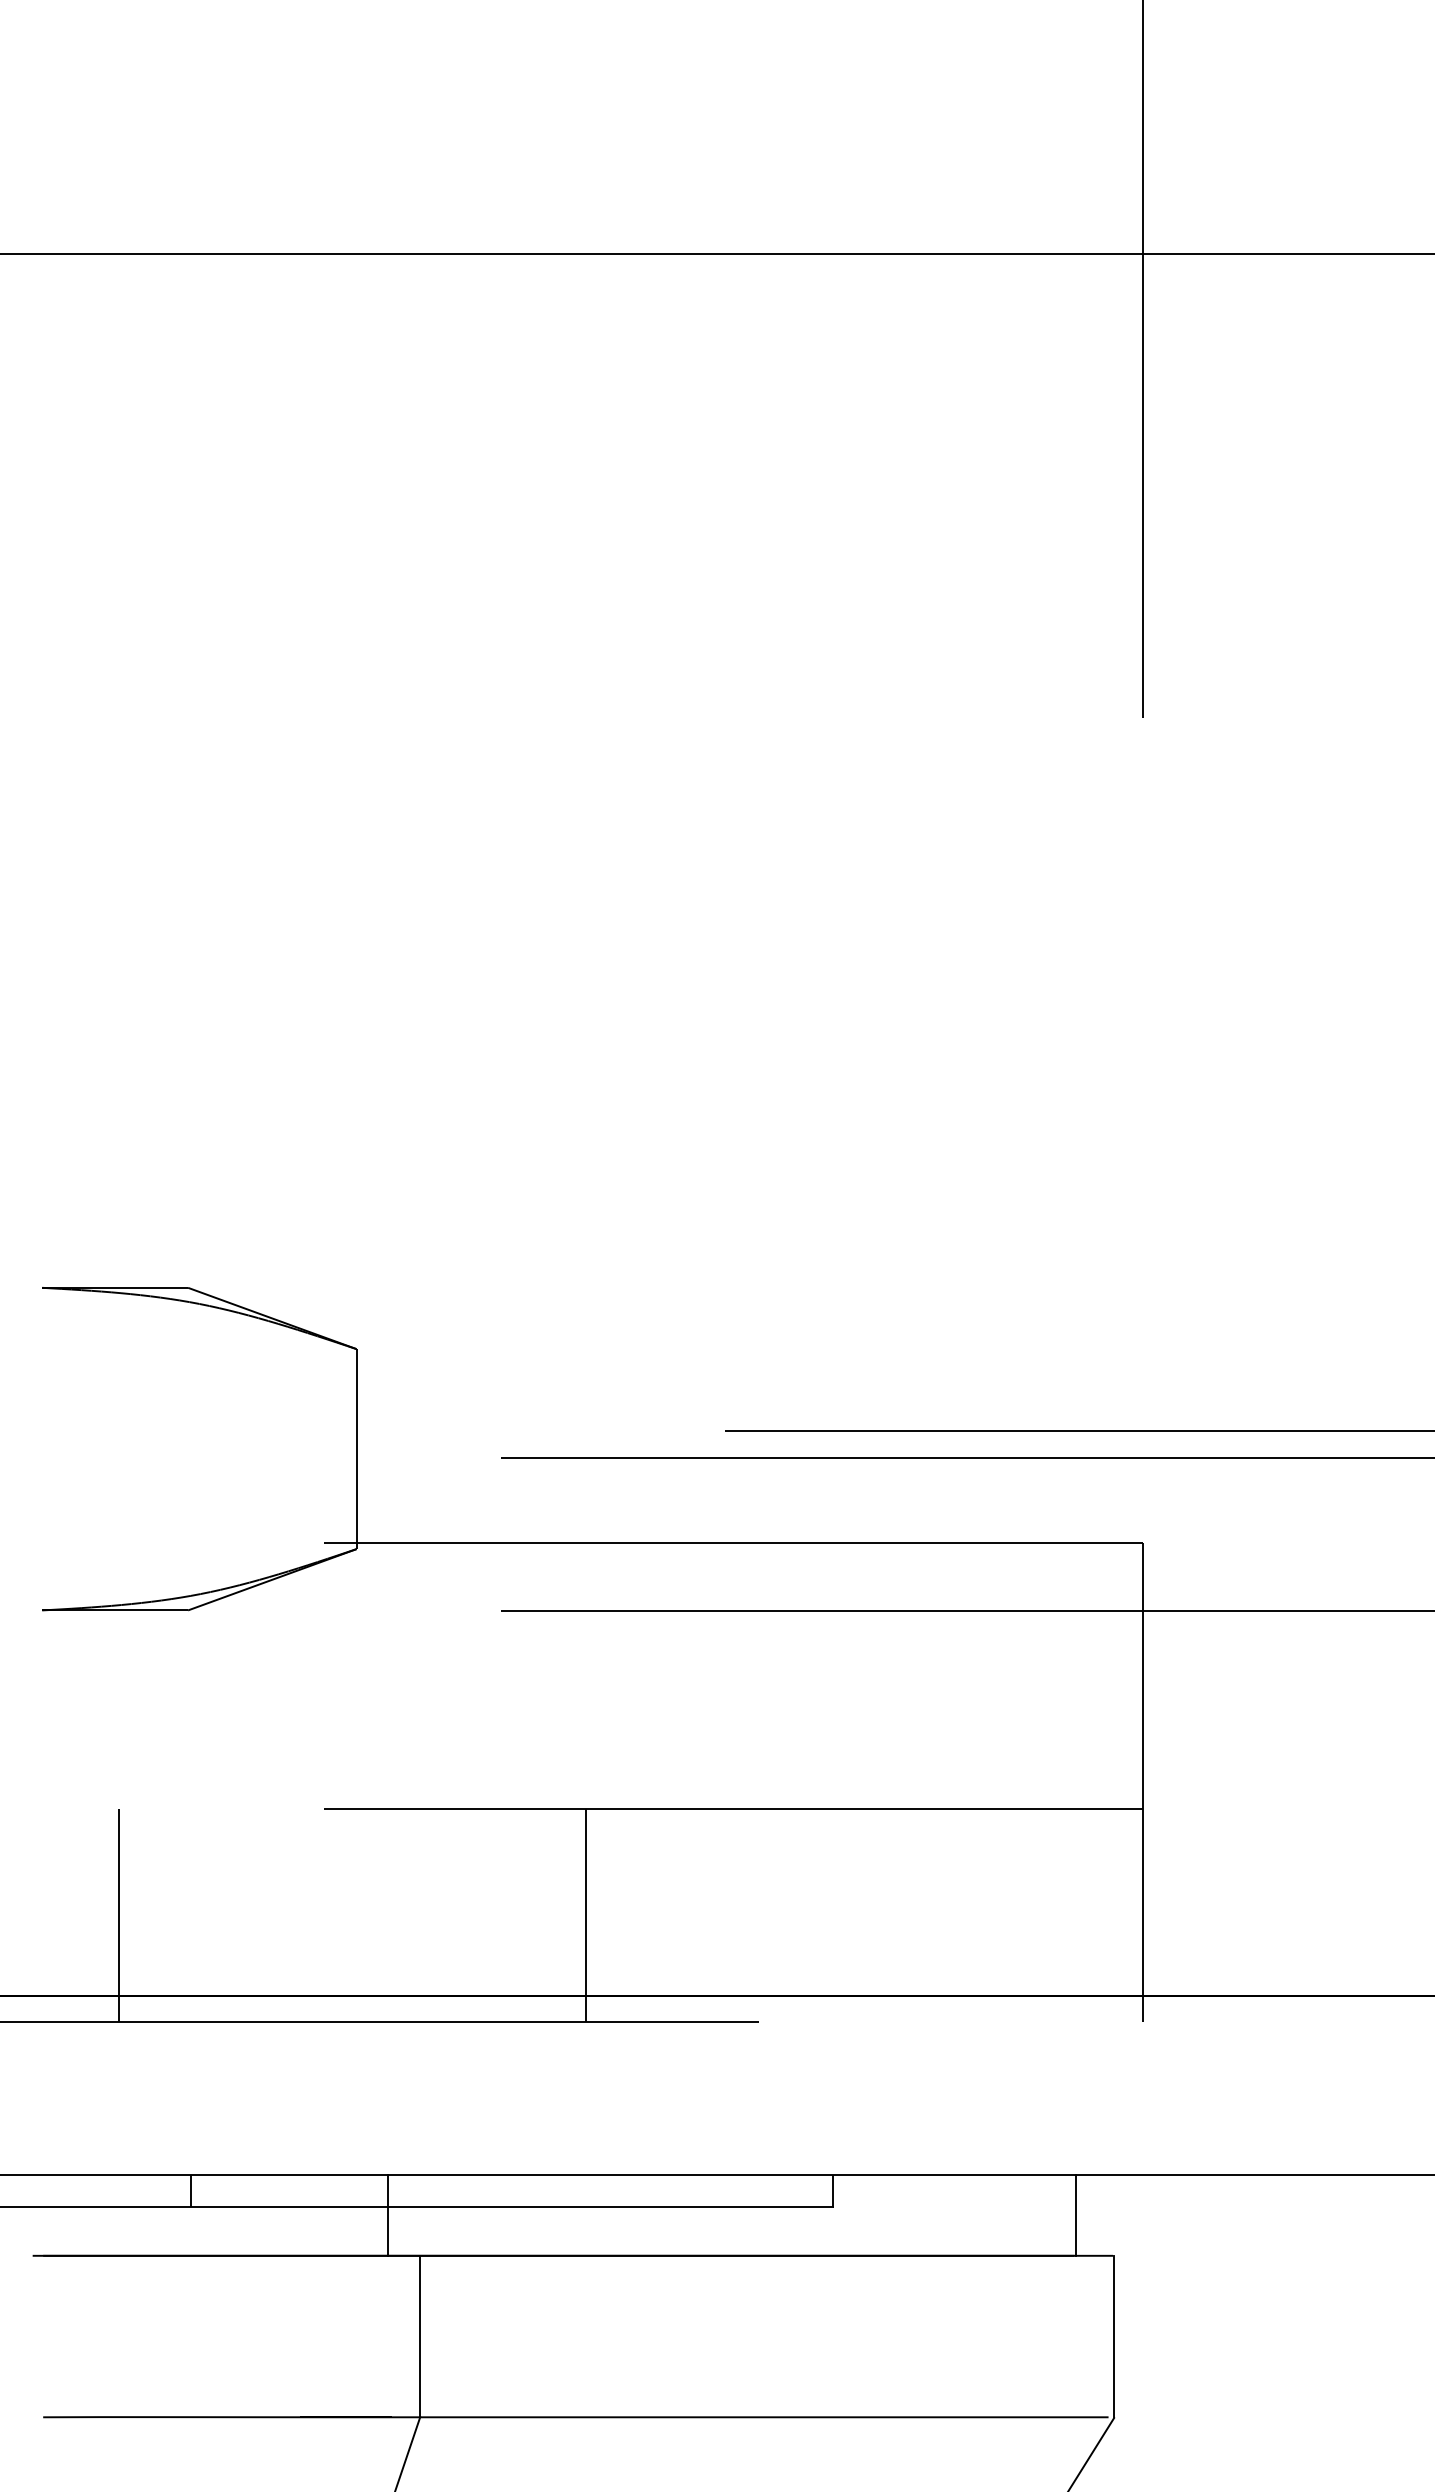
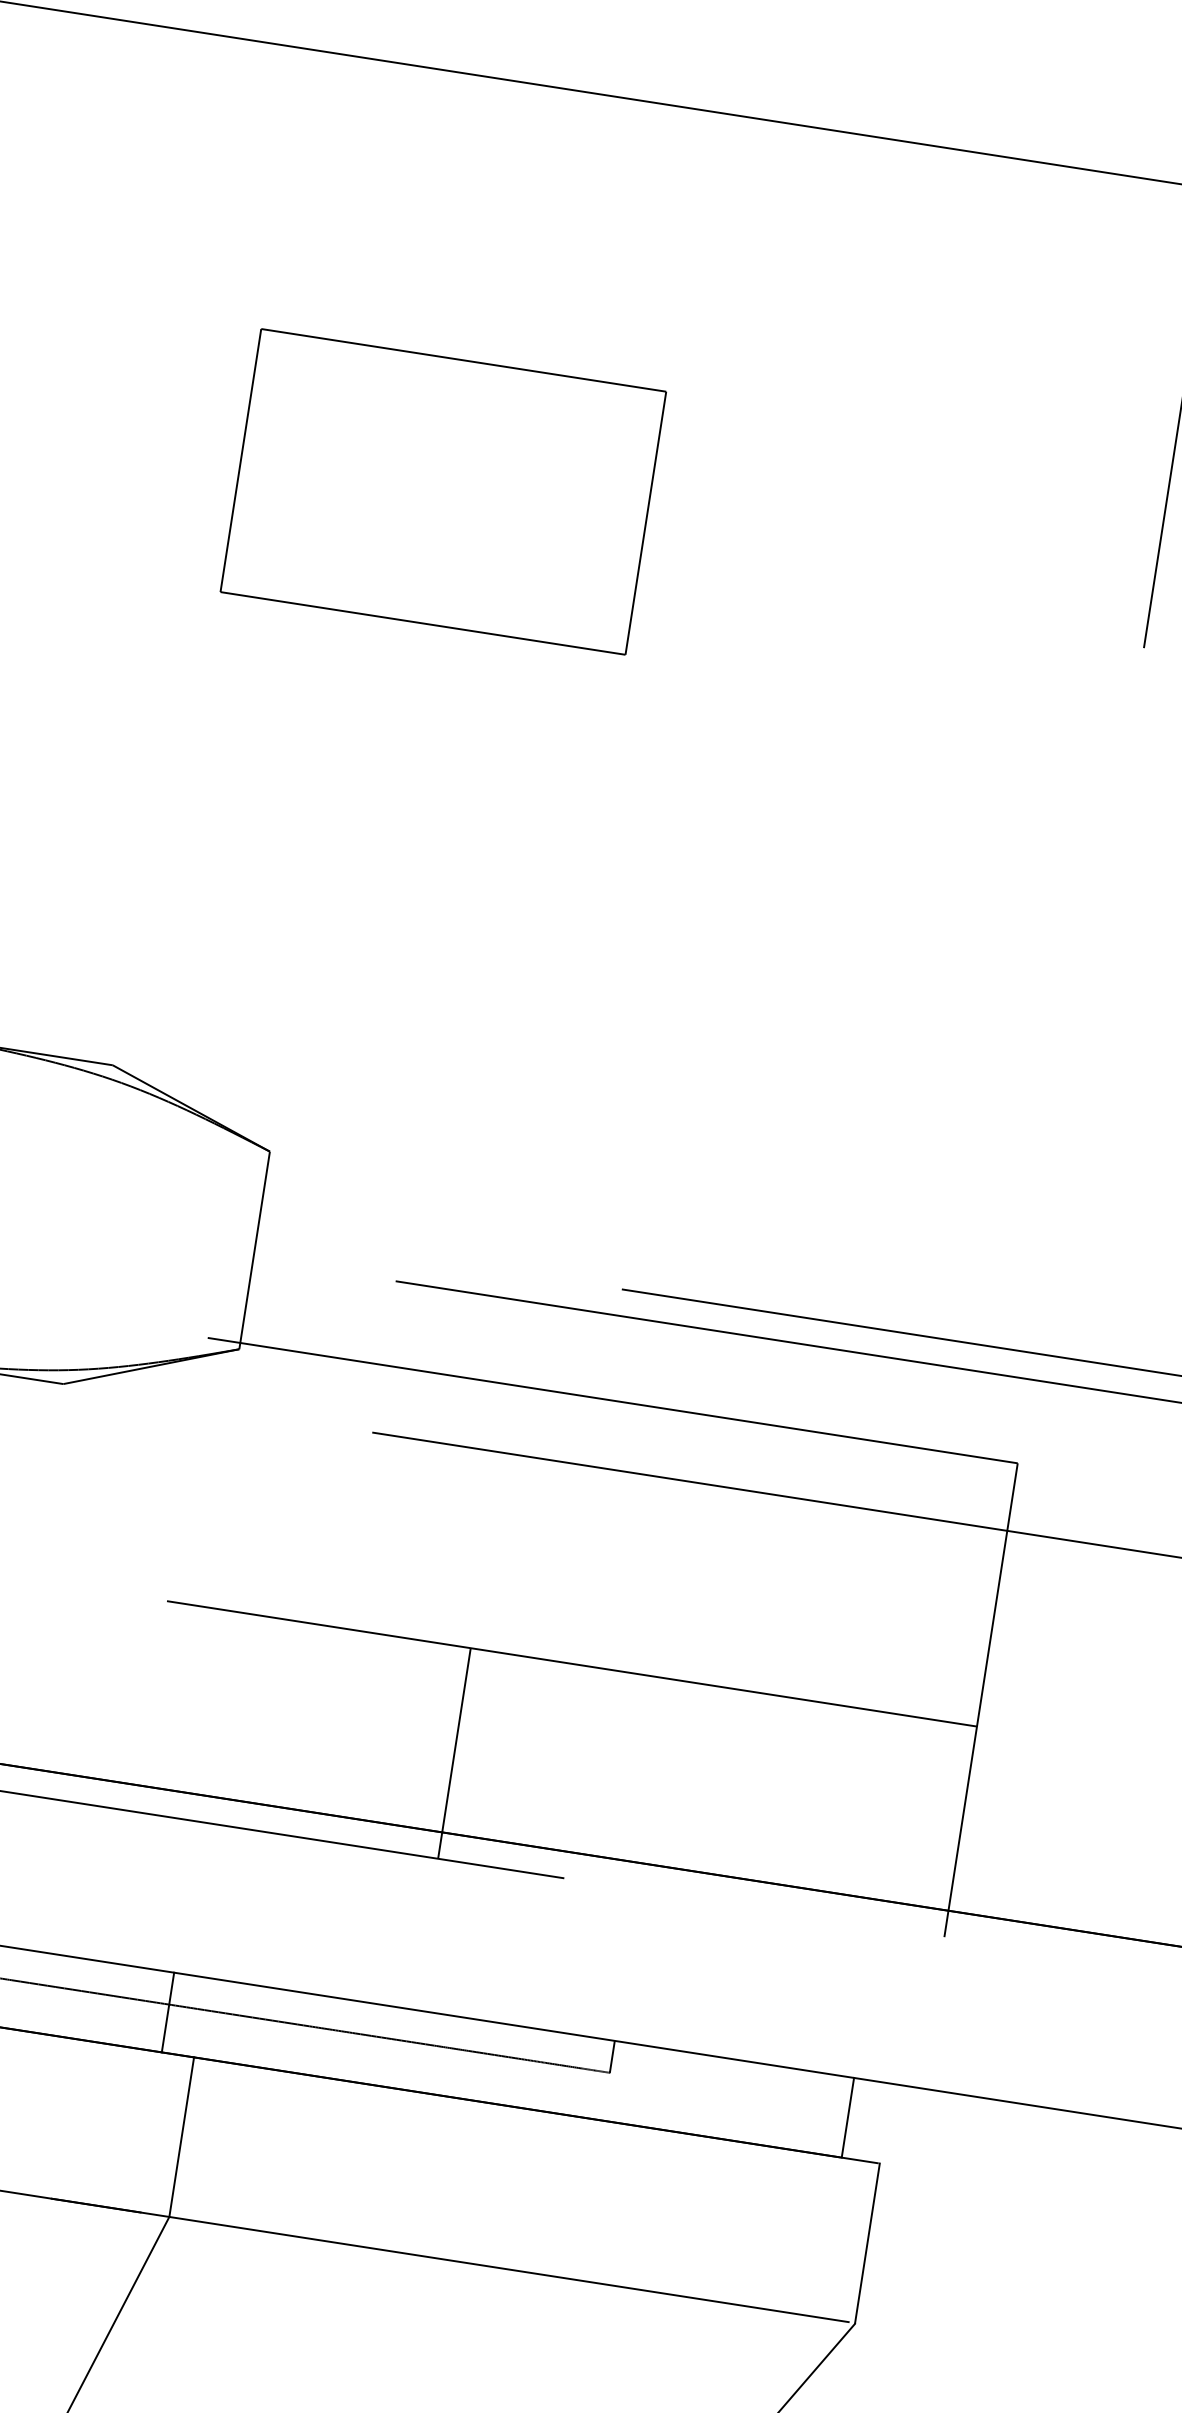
part: (426, 670) -> (442, 491), added
line: (586, 1915) -> (454, 1753), moved

